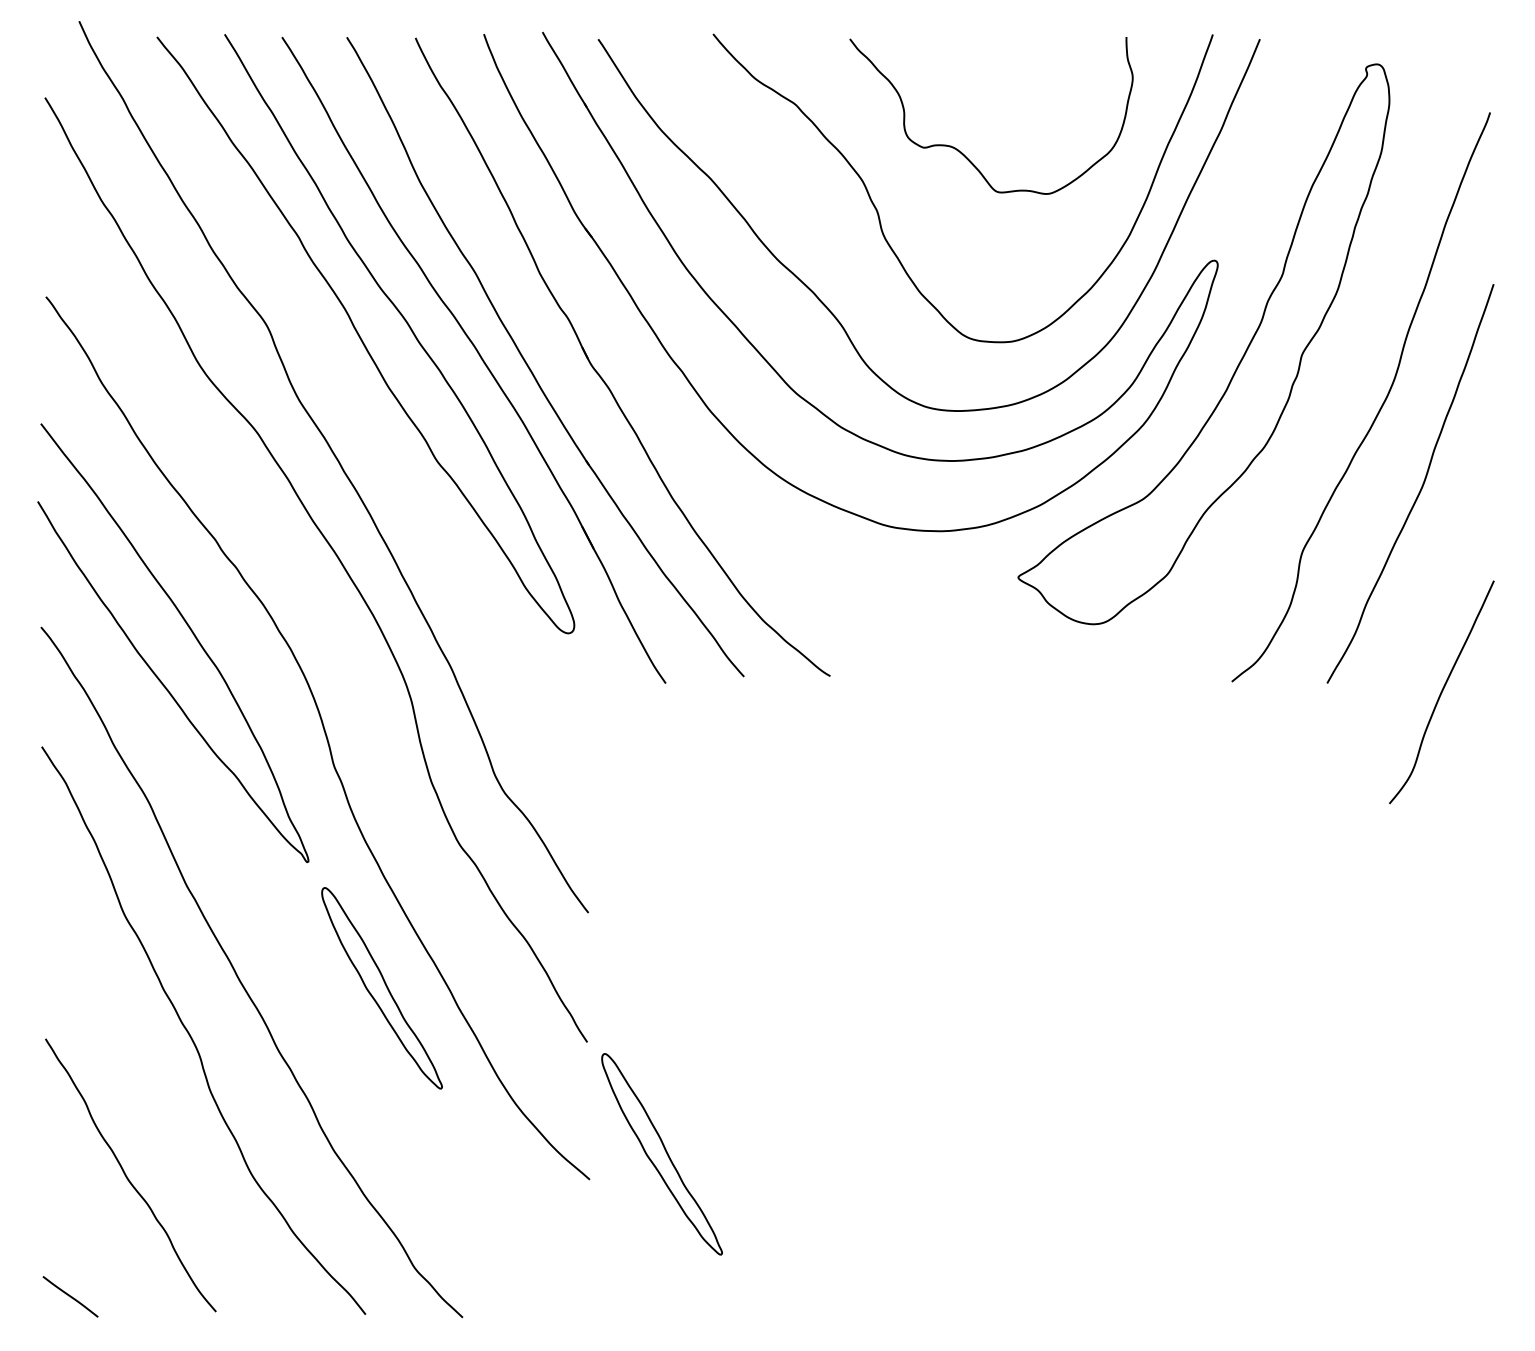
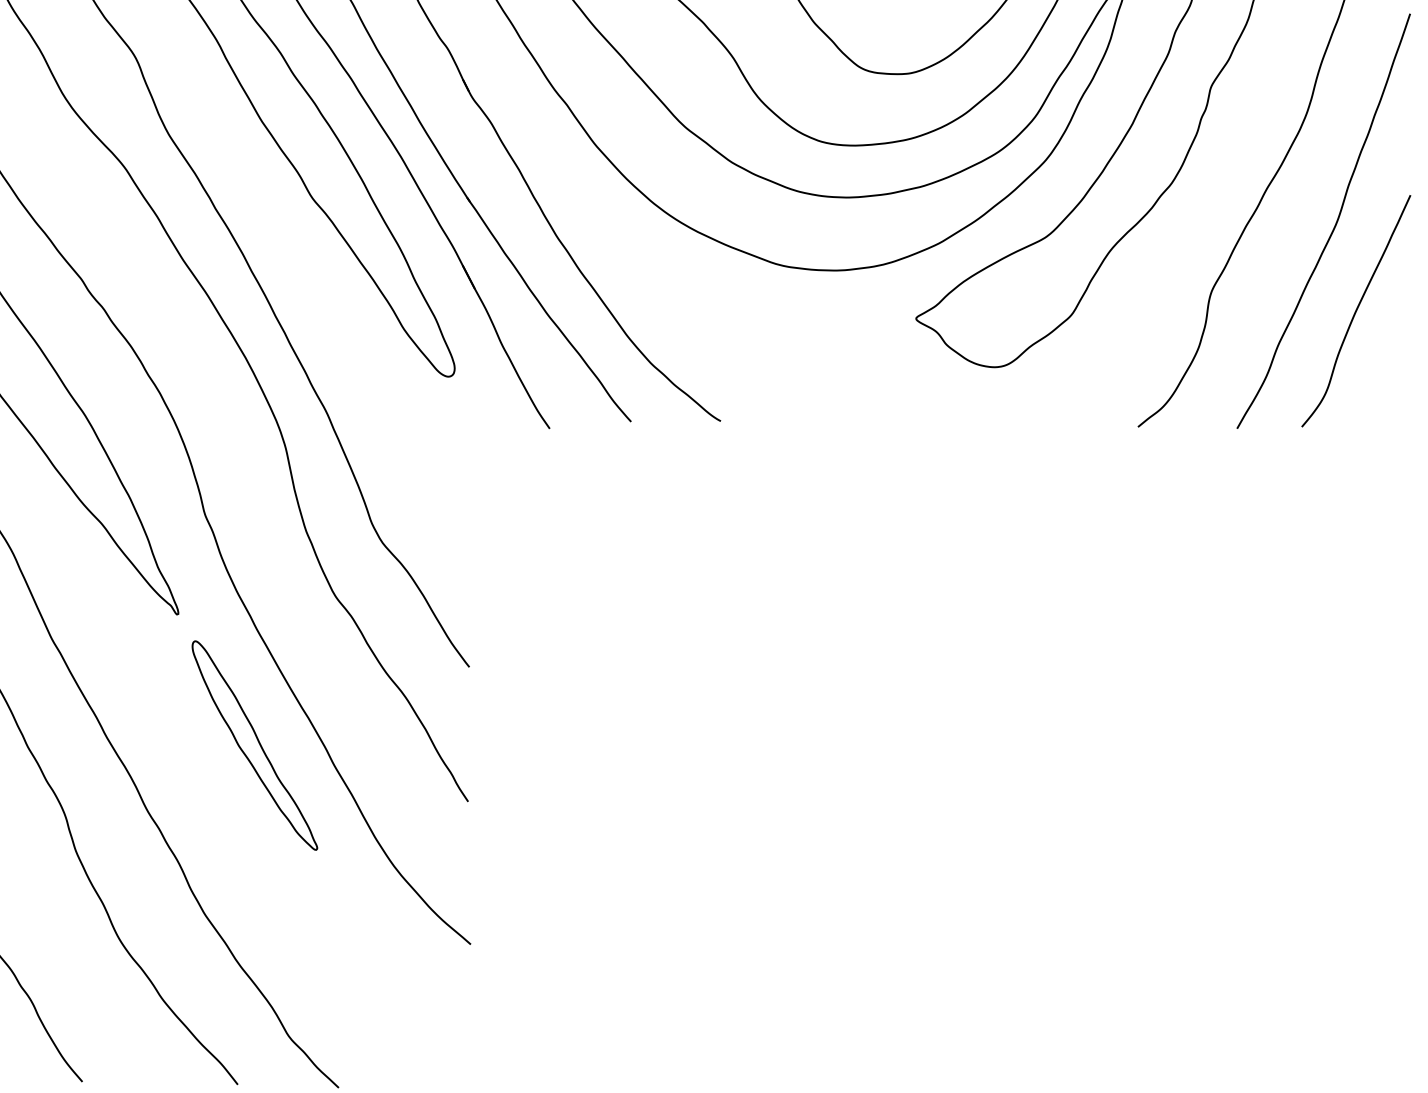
curve: (1441, 692) -> (1355, 311), moved
part: (661, 1154) -> (545, 918), removed

